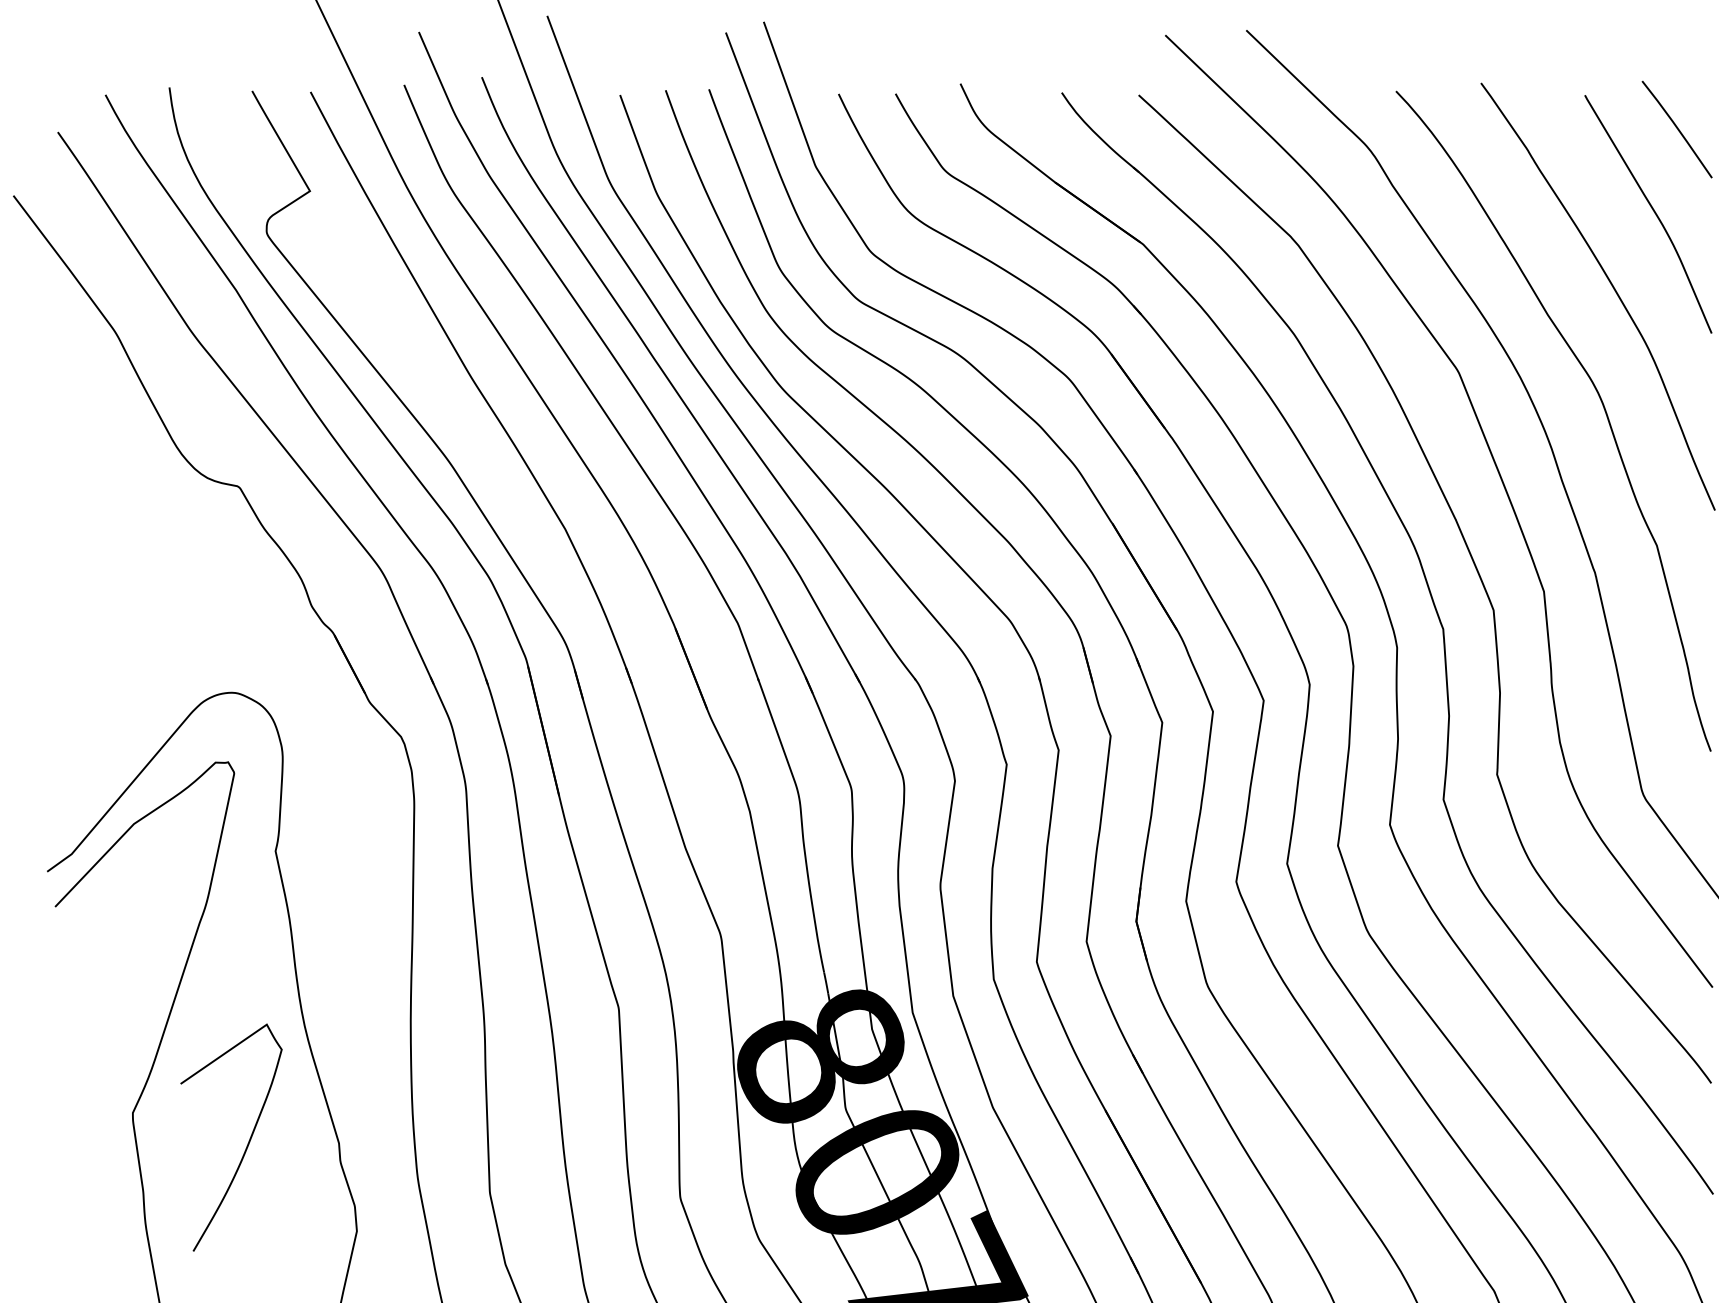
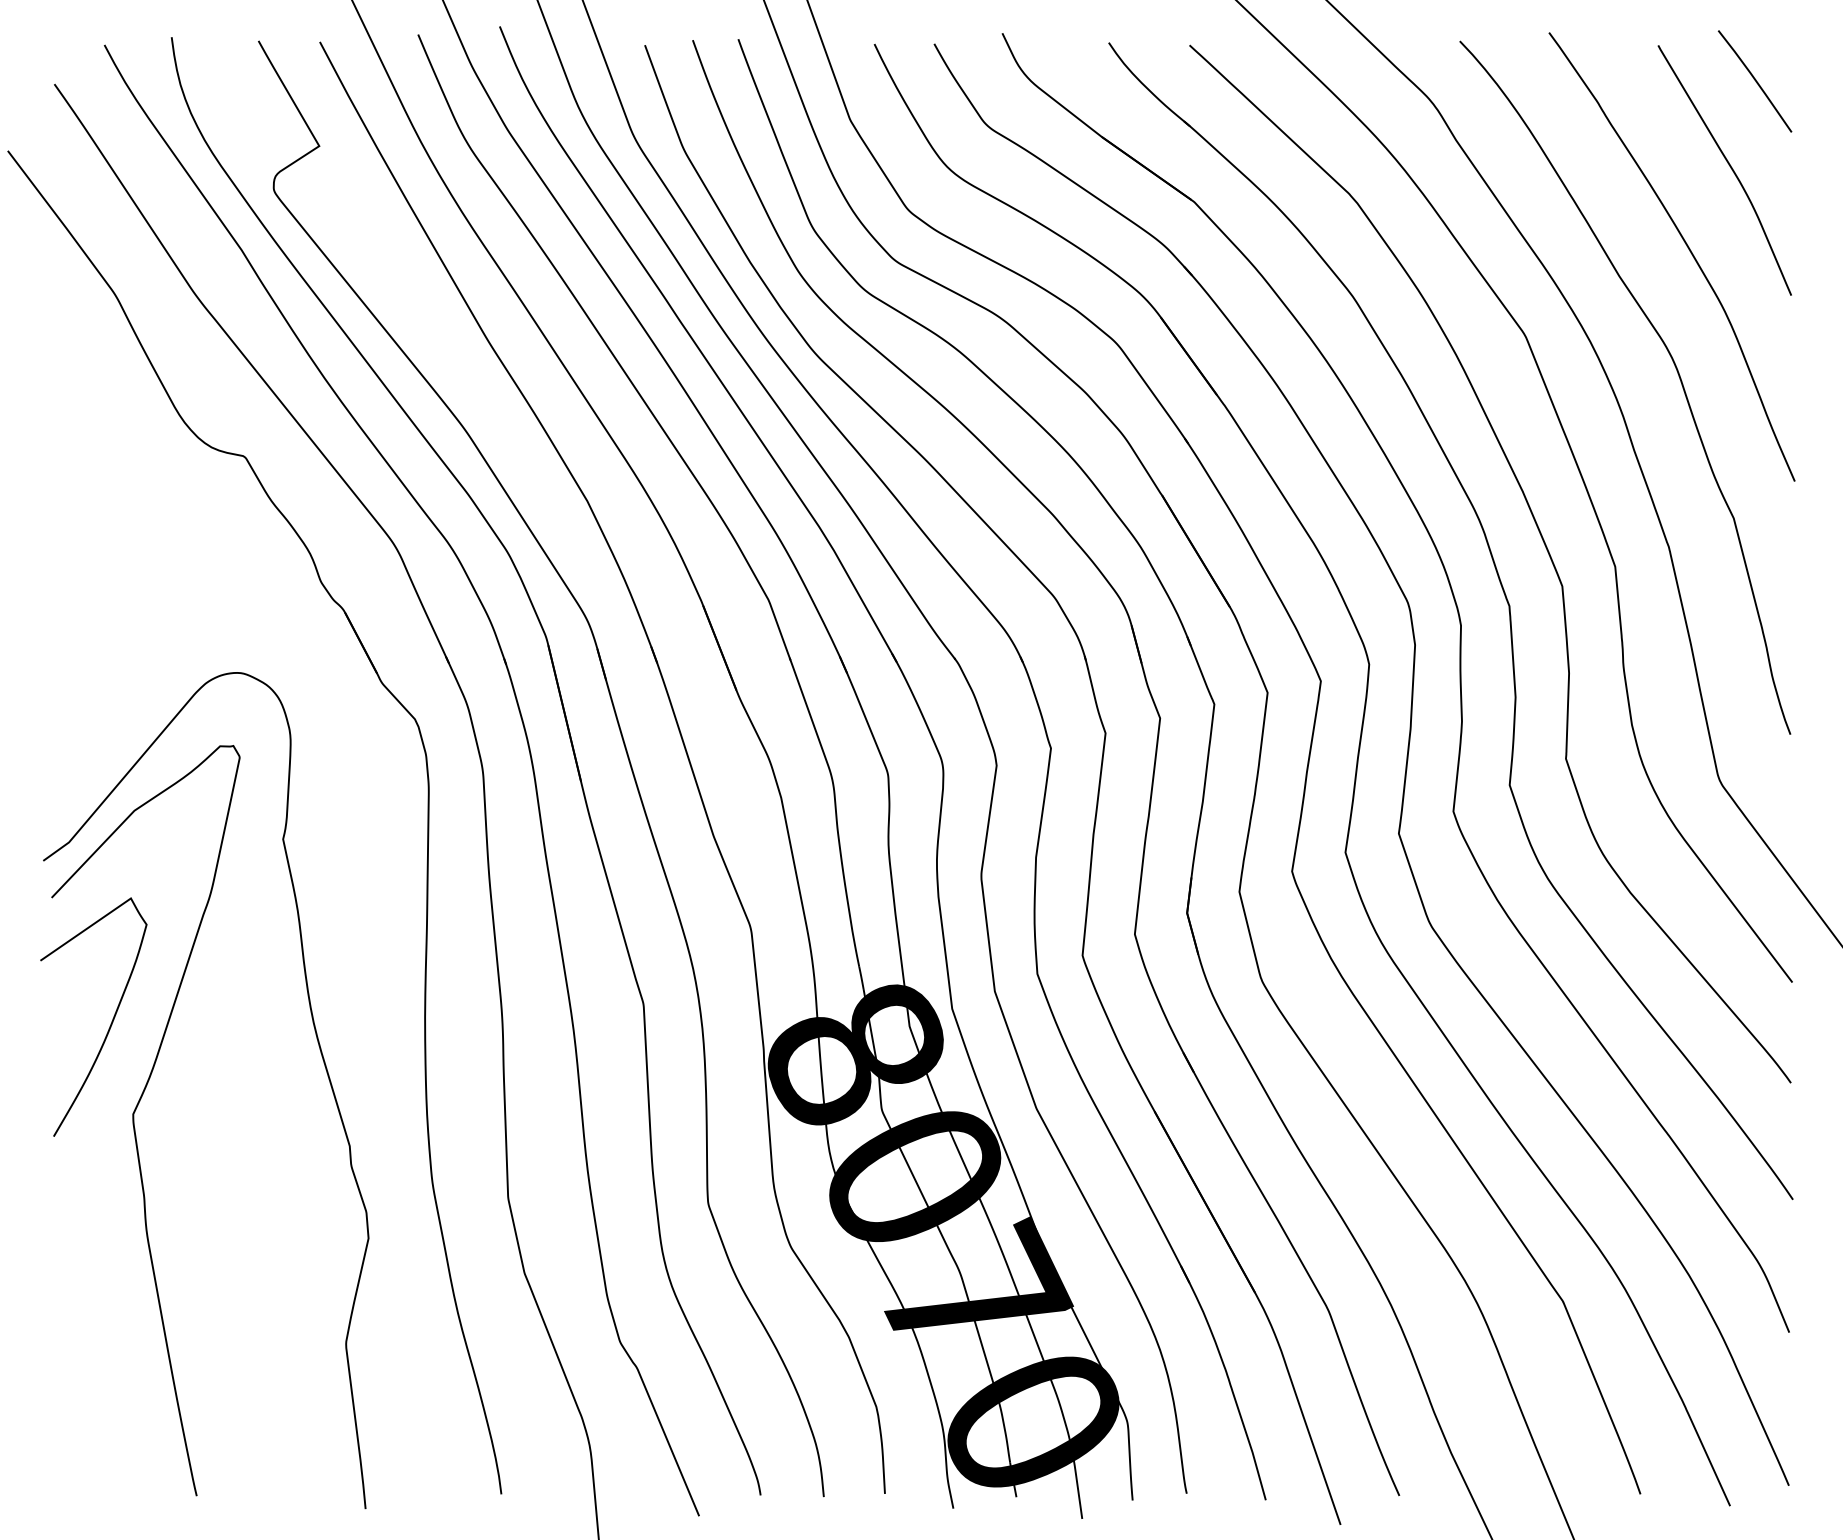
curve: (247, 1143) -> (110, 1023), moved

